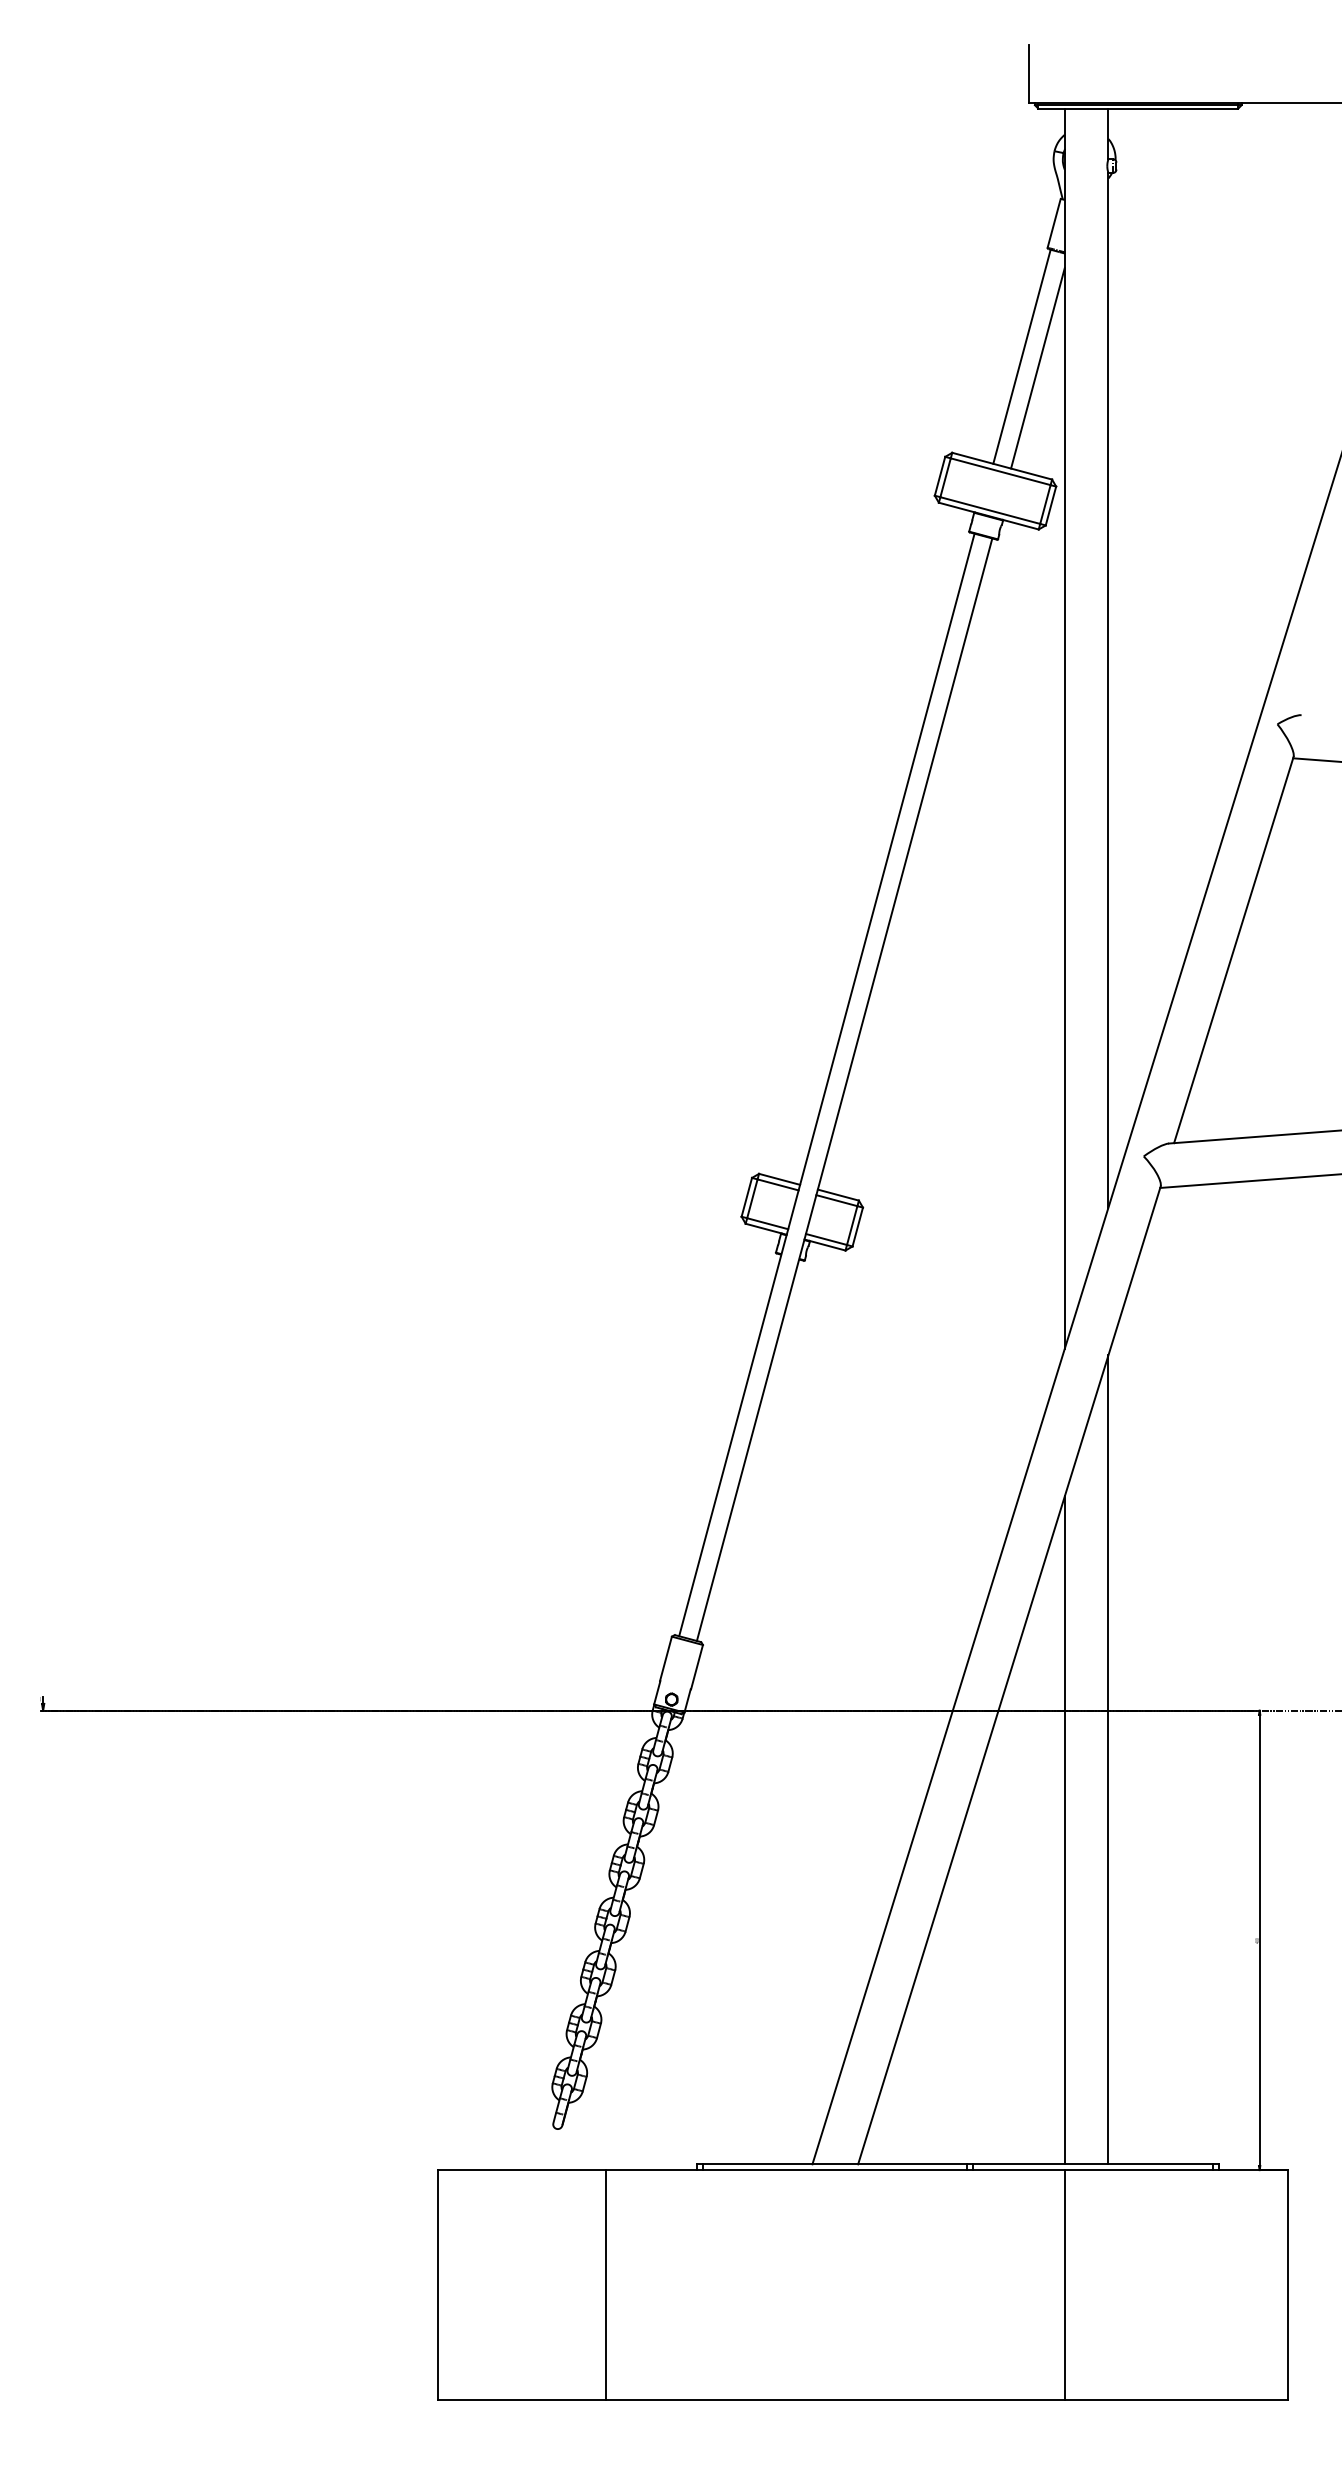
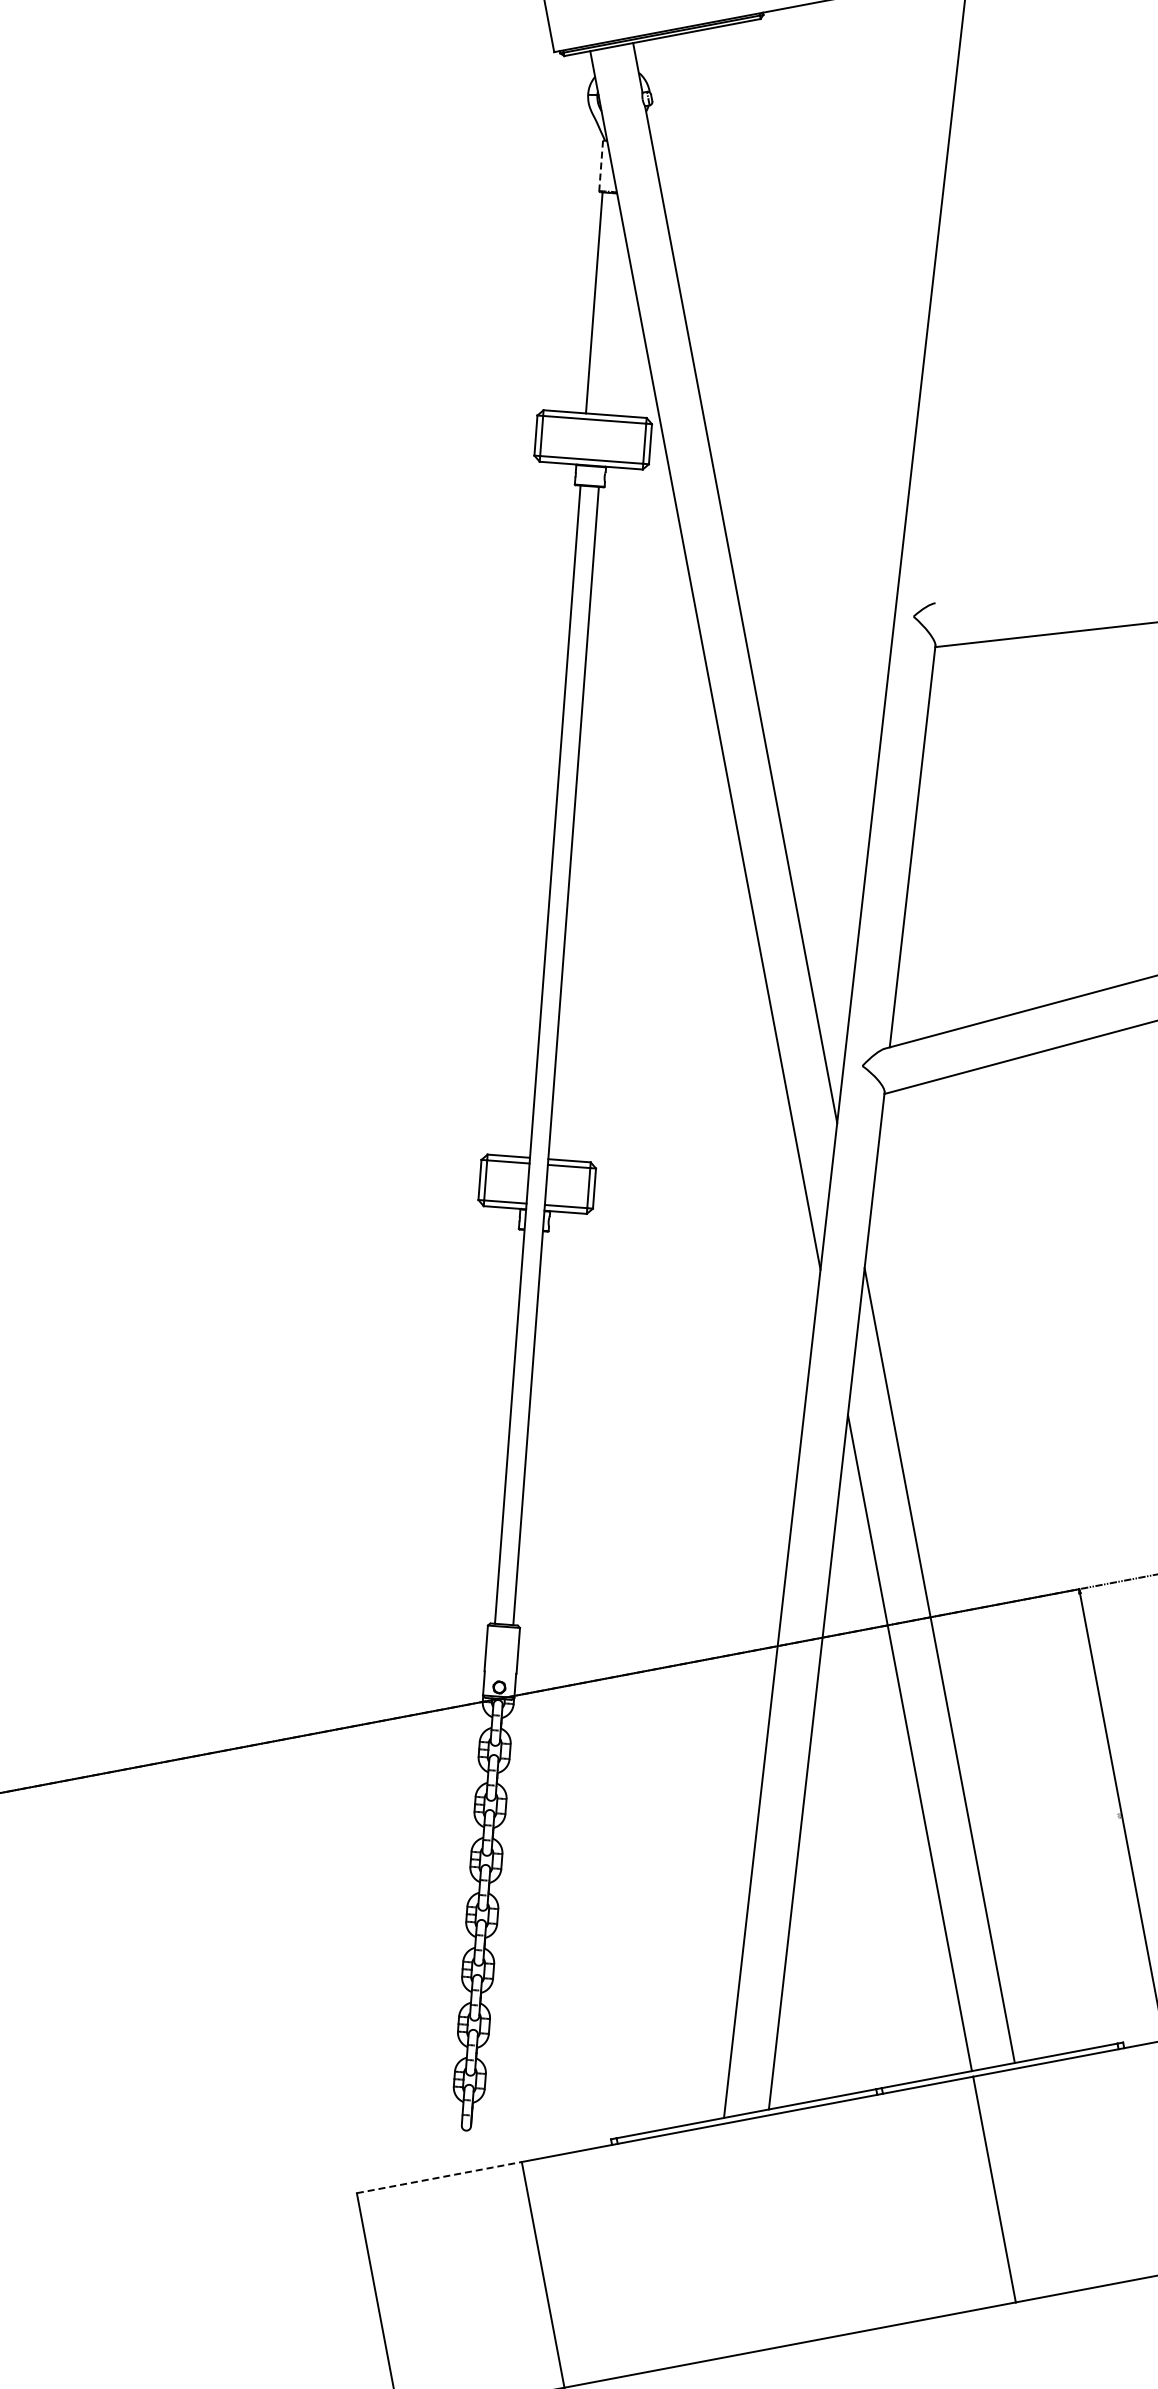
line: (1054, 223) -> (601, 165), solid -> dashed
line: (1037, 368) -> (611, 311), removed
line: (521, 2170) -> (439, 2178), solid -> dashed

